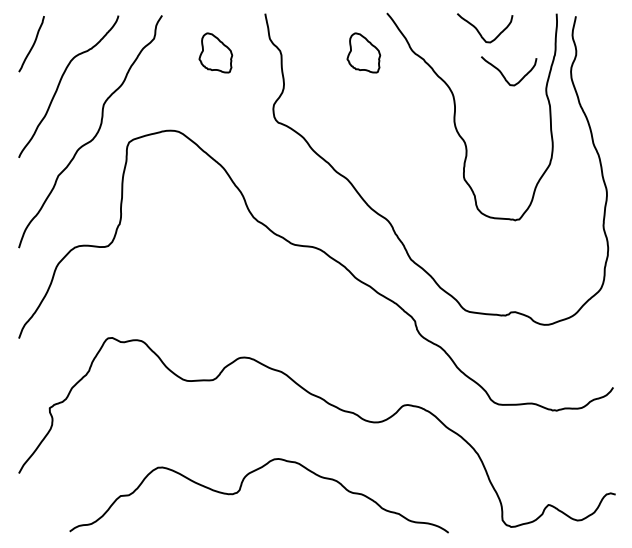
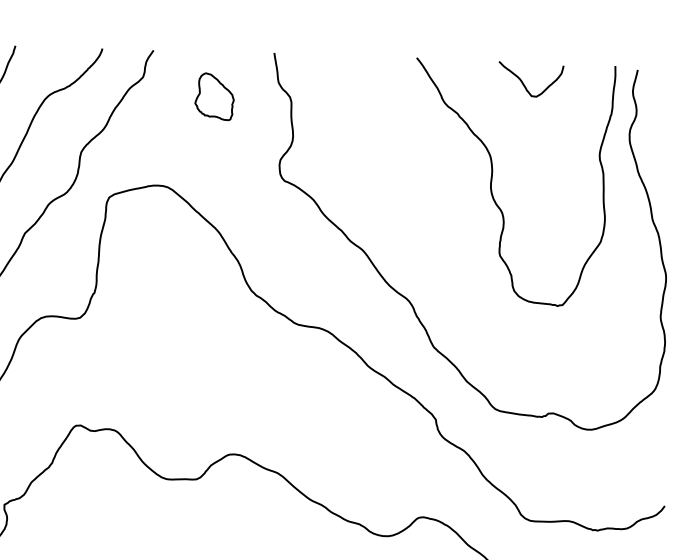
part: (363, 52) -> (387, 102), removed
curve: (504, 75) -> (551, 136), removed

